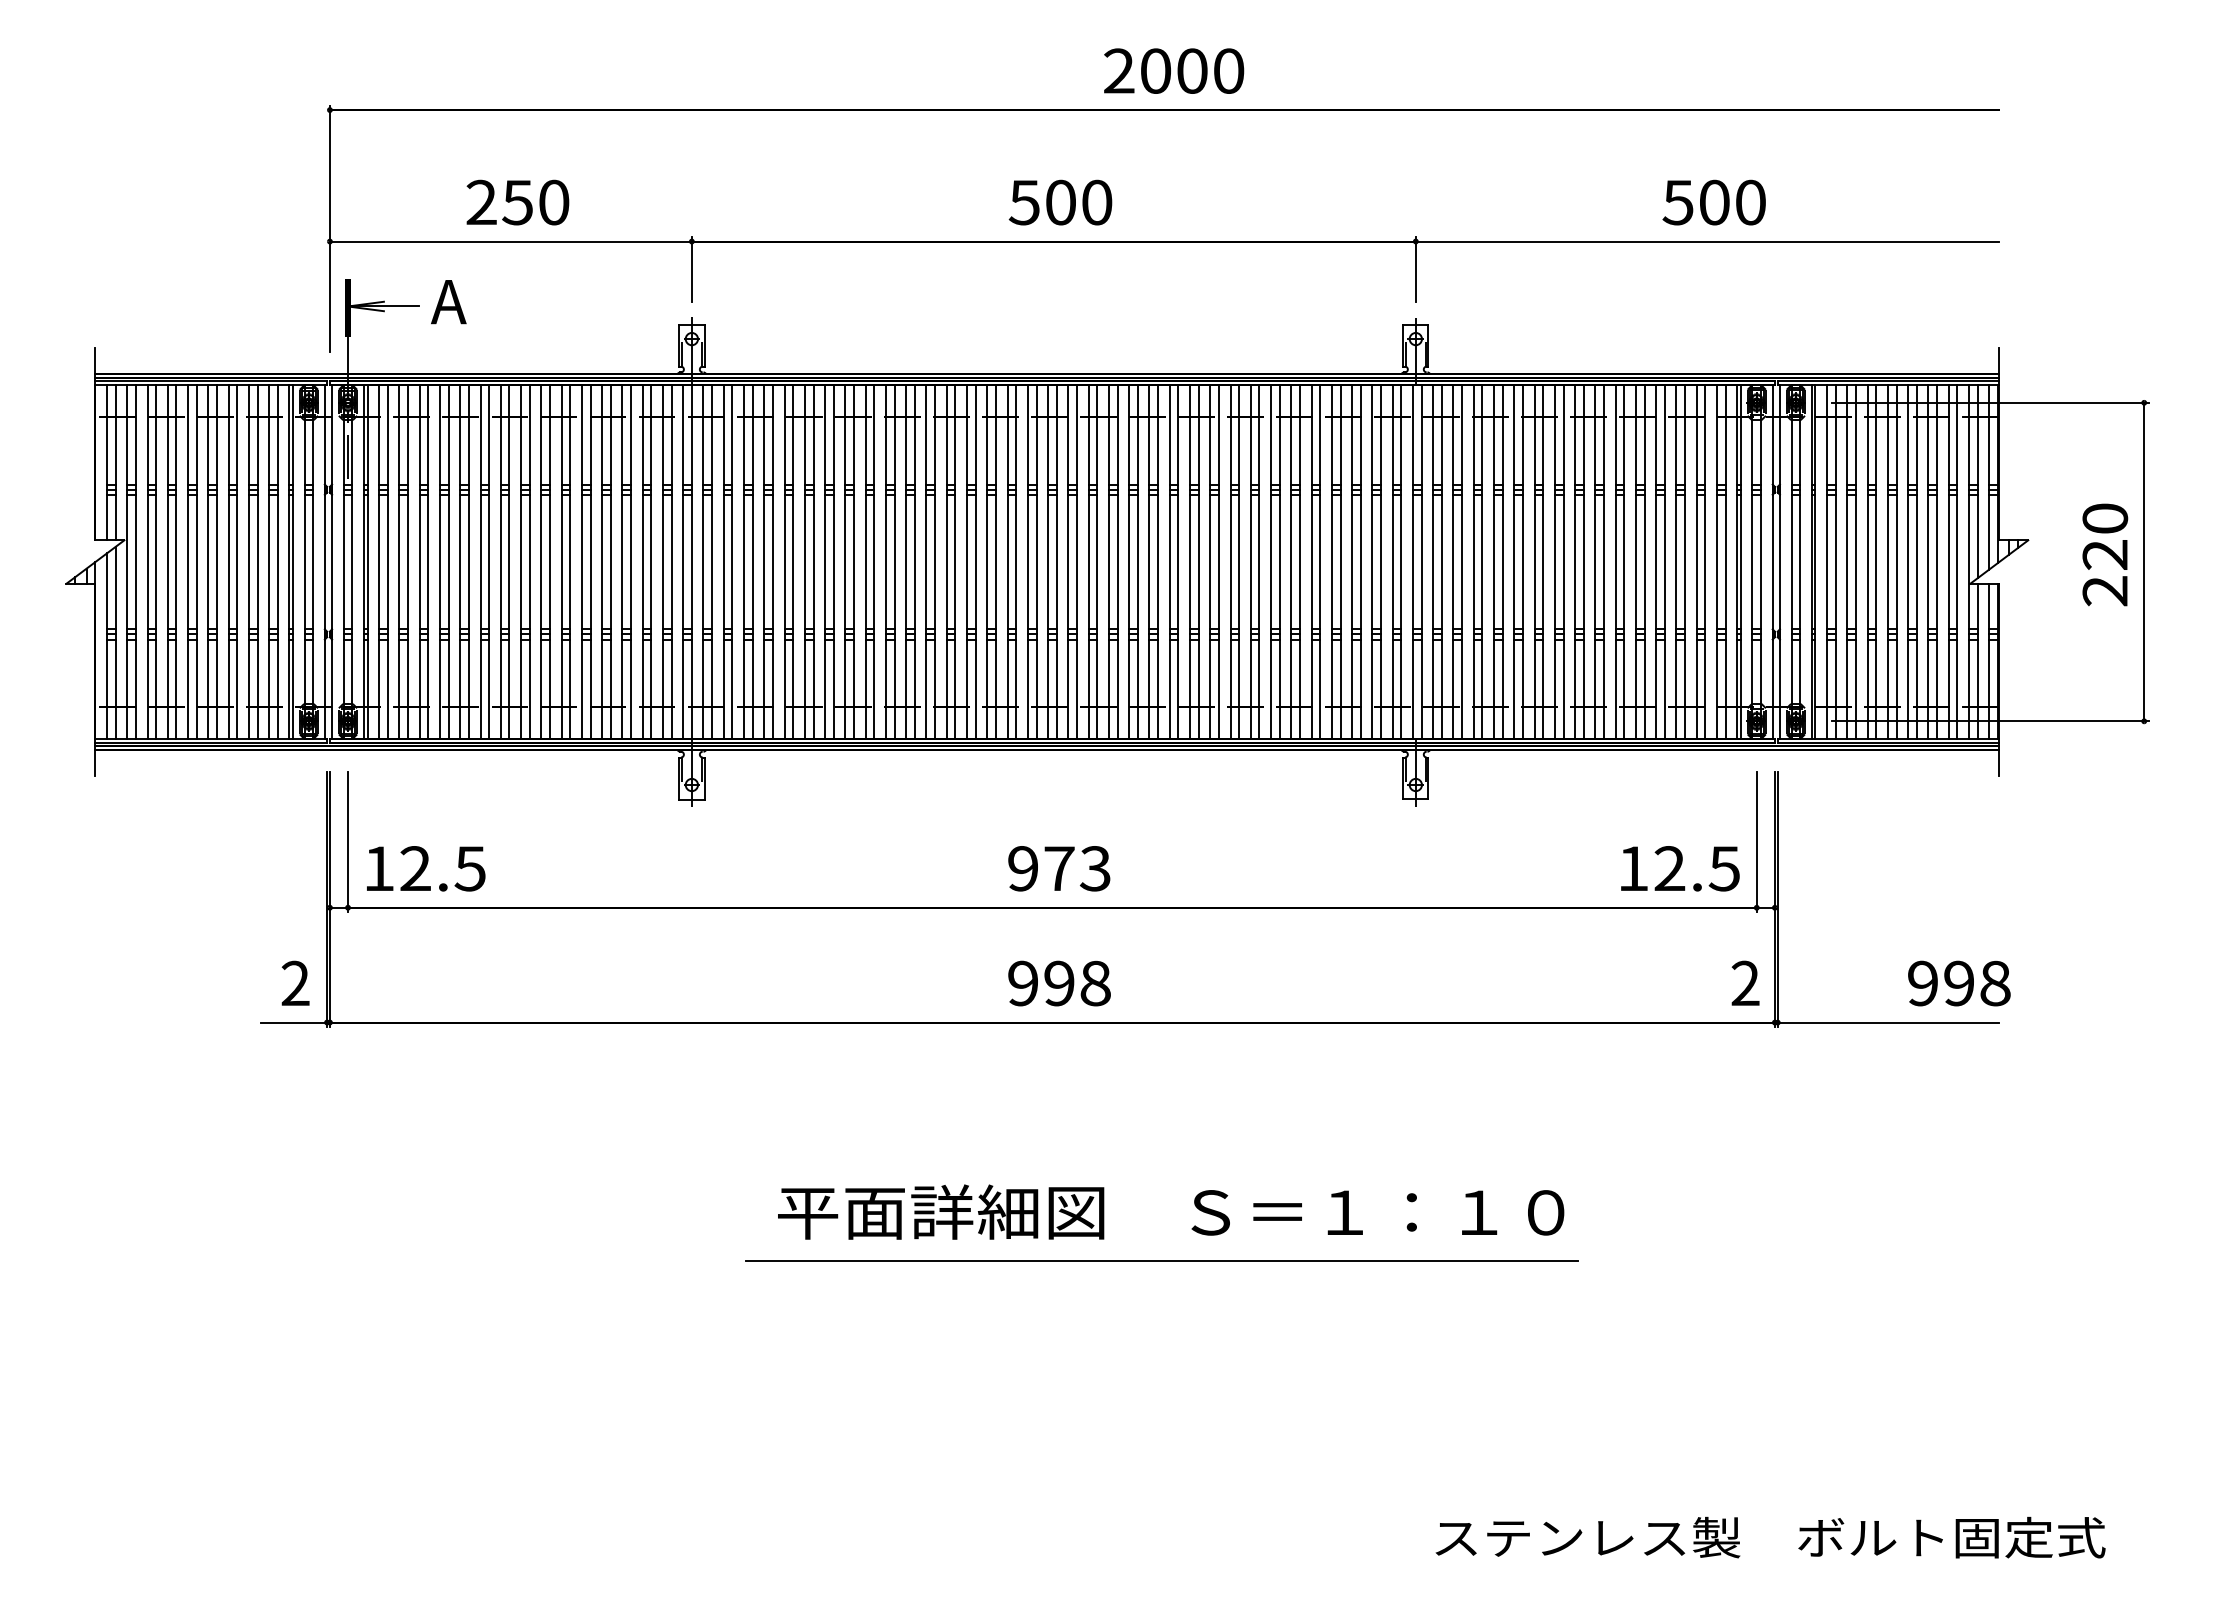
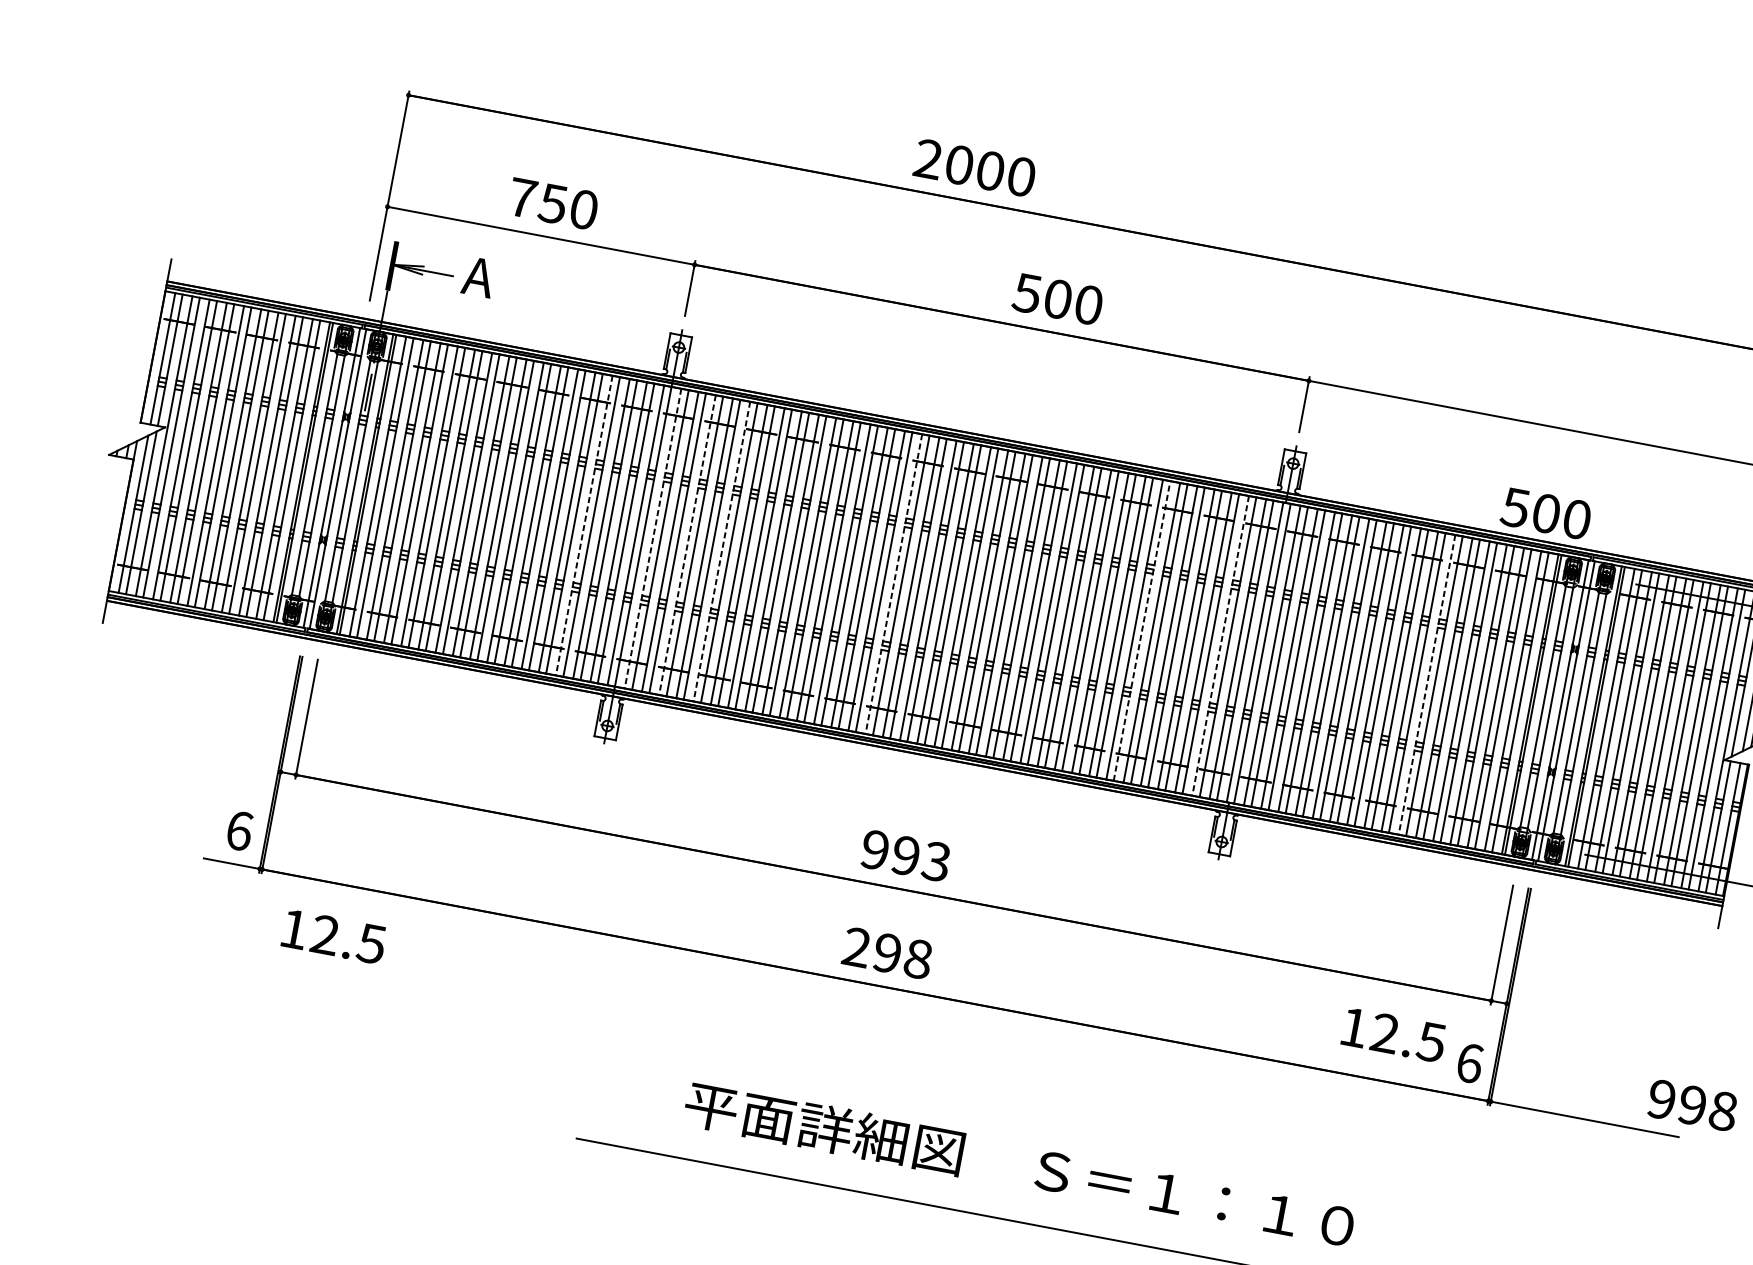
text: (1174, 70) -> (975, 167), moved
text: (481, 201) -> (522, 197), 250 -> 750
text: (1060, 202) -> (1057, 299), moved
text: (1713, 202) -> (1545, 513), moved
line: (622, 562) -> (584, 526), solid -> dashed
line: (703, 562) -> (653, 539), solid -> dashed
line: (744, 562) -> (687, 545), solid -> dashed
line: (784, 562) -> (721, 551), solid -> dashed
line: (987, 562) -> (894, 584), solid -> dashed
line: (1279, 562) -> (1141, 631), solid -> dashed
line: (1372, 562) -> (1220, 646), solid -> dashed
line: (1615, 562) -> (1426, 685), solid -> dashed
text: (426, 868) -> (334, 936), moved
text: (1059, 868) -> (906, 855), 973 -> 993
text: (1680, 868) -> (1394, 1034), moved
text: (295, 983) -> (239, 830), 2 -> 6
text: (1023, 983) -> (857, 947), 998 -> 298
text: (1745, 983) -> (1469, 1063), 2 -> 6
text: (1959, 983) -> (1692, 1105), moved
text: (1171, 1211) -> (1019, 1164), moved

